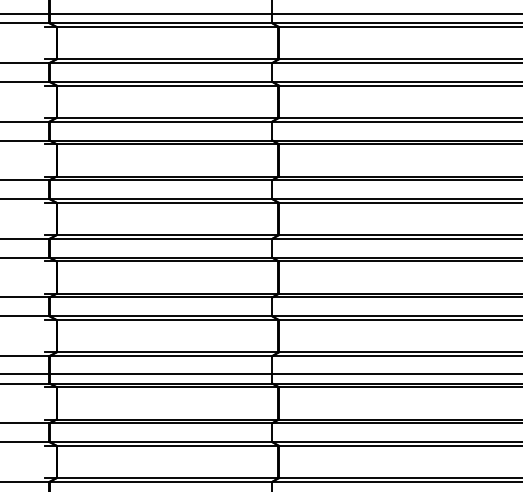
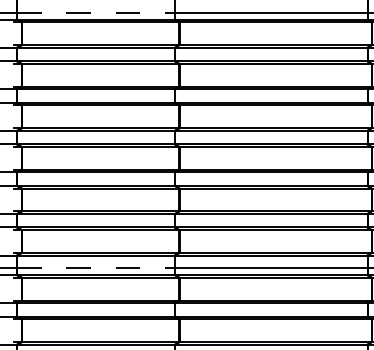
line: (160, 14) -> (95, 13), solid -> dashed
line: (160, 374) -> (95, 268), solid -> dashed

